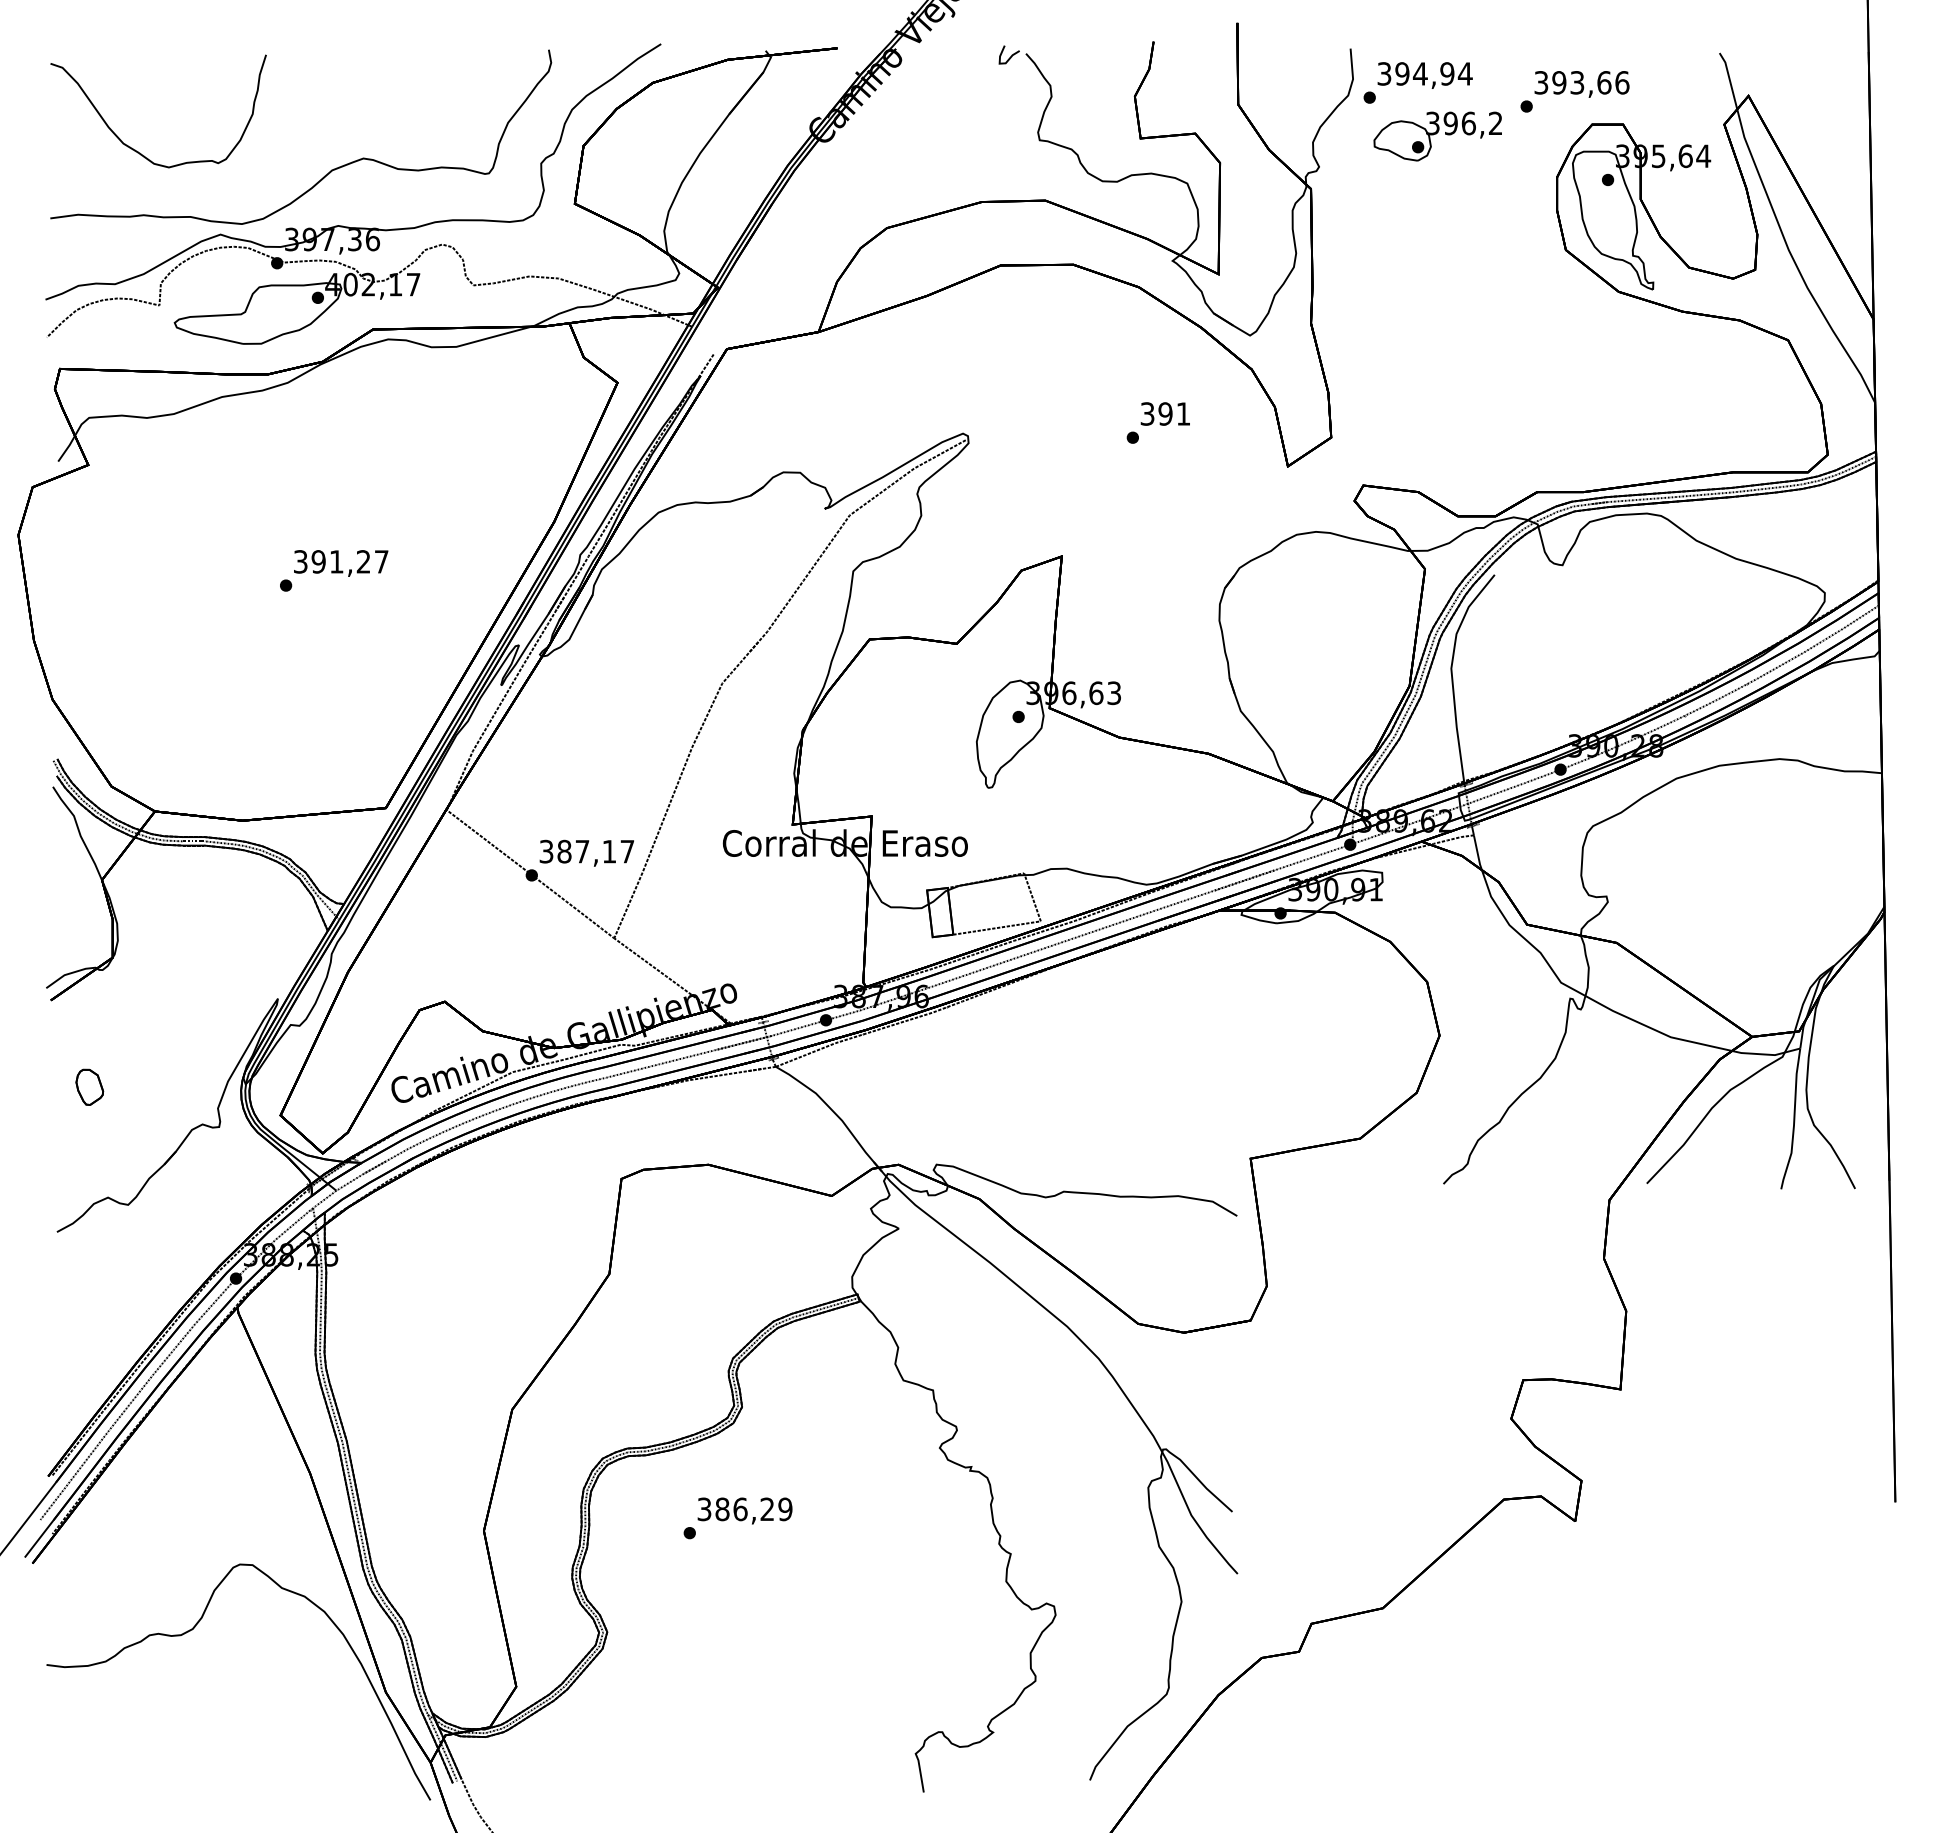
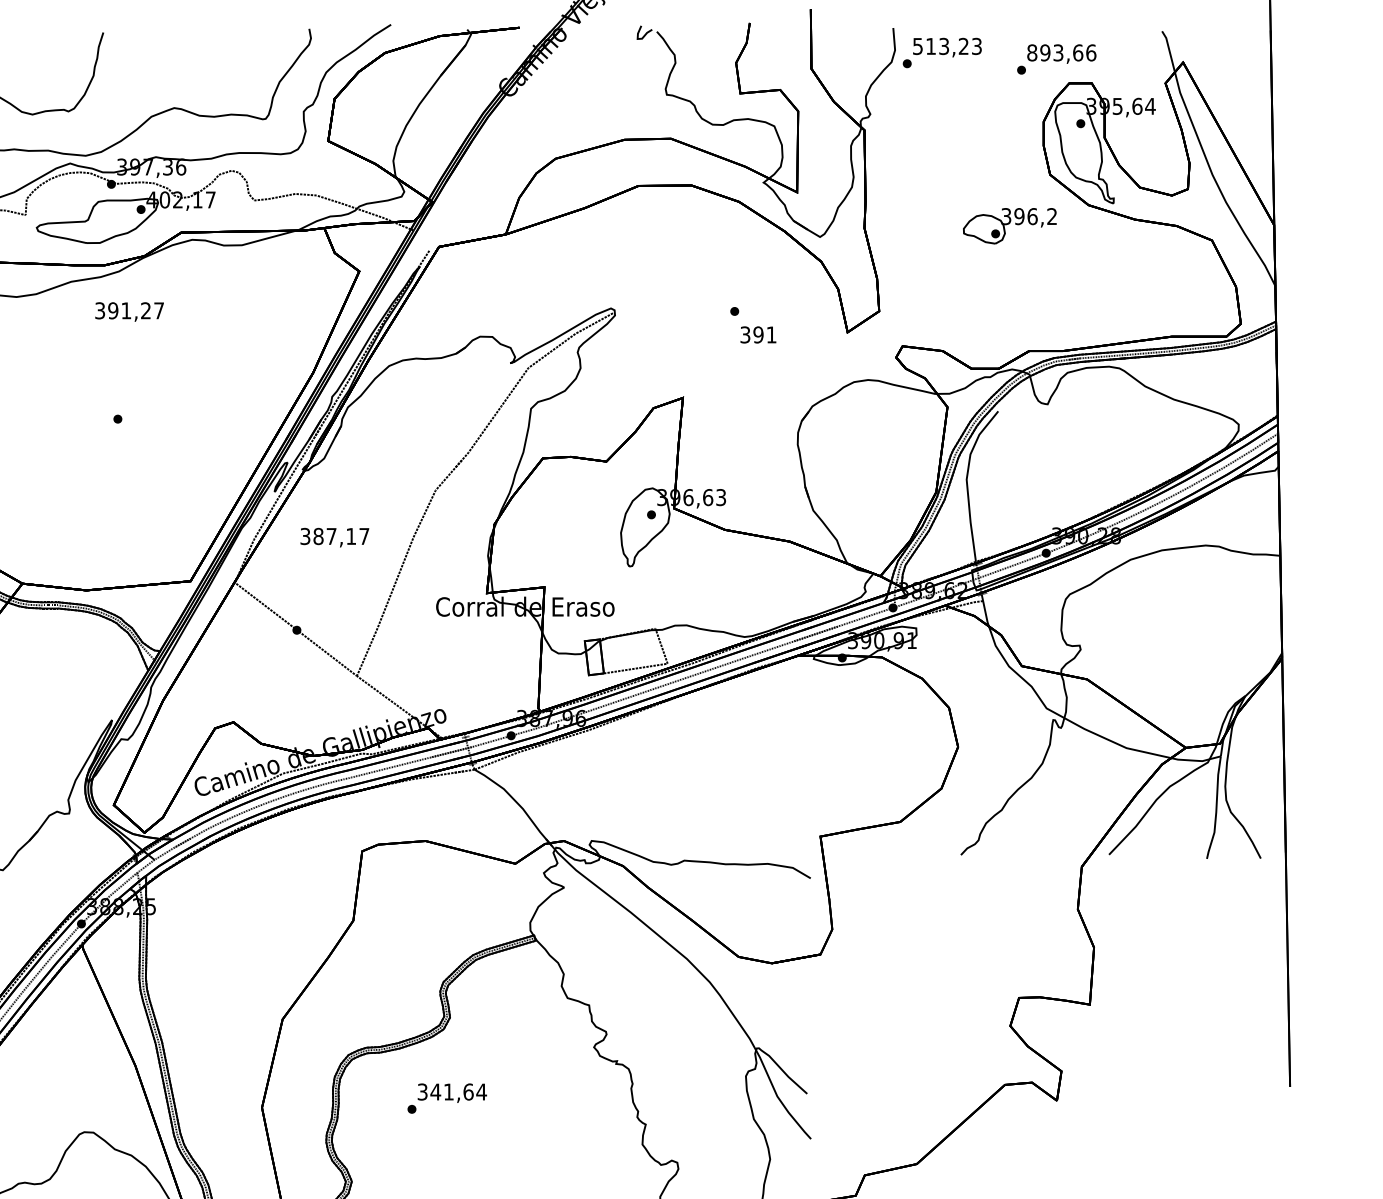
text: (1425, 73) -> (947, 46), 394,94 -> 513,23
text: (1541, 82) -> (1032, 52), 393,66 -> 893,66
part: (1437, 136) -> (1009, 226), moved
text: (1164, 413) -> (757, 334), moved
text: (341, 563) -> (129, 312), moved
text: (586, 852) -> (334, 537), moved
text: (753, 1509) -> (458, 1092), 386,29 -> 341,64

